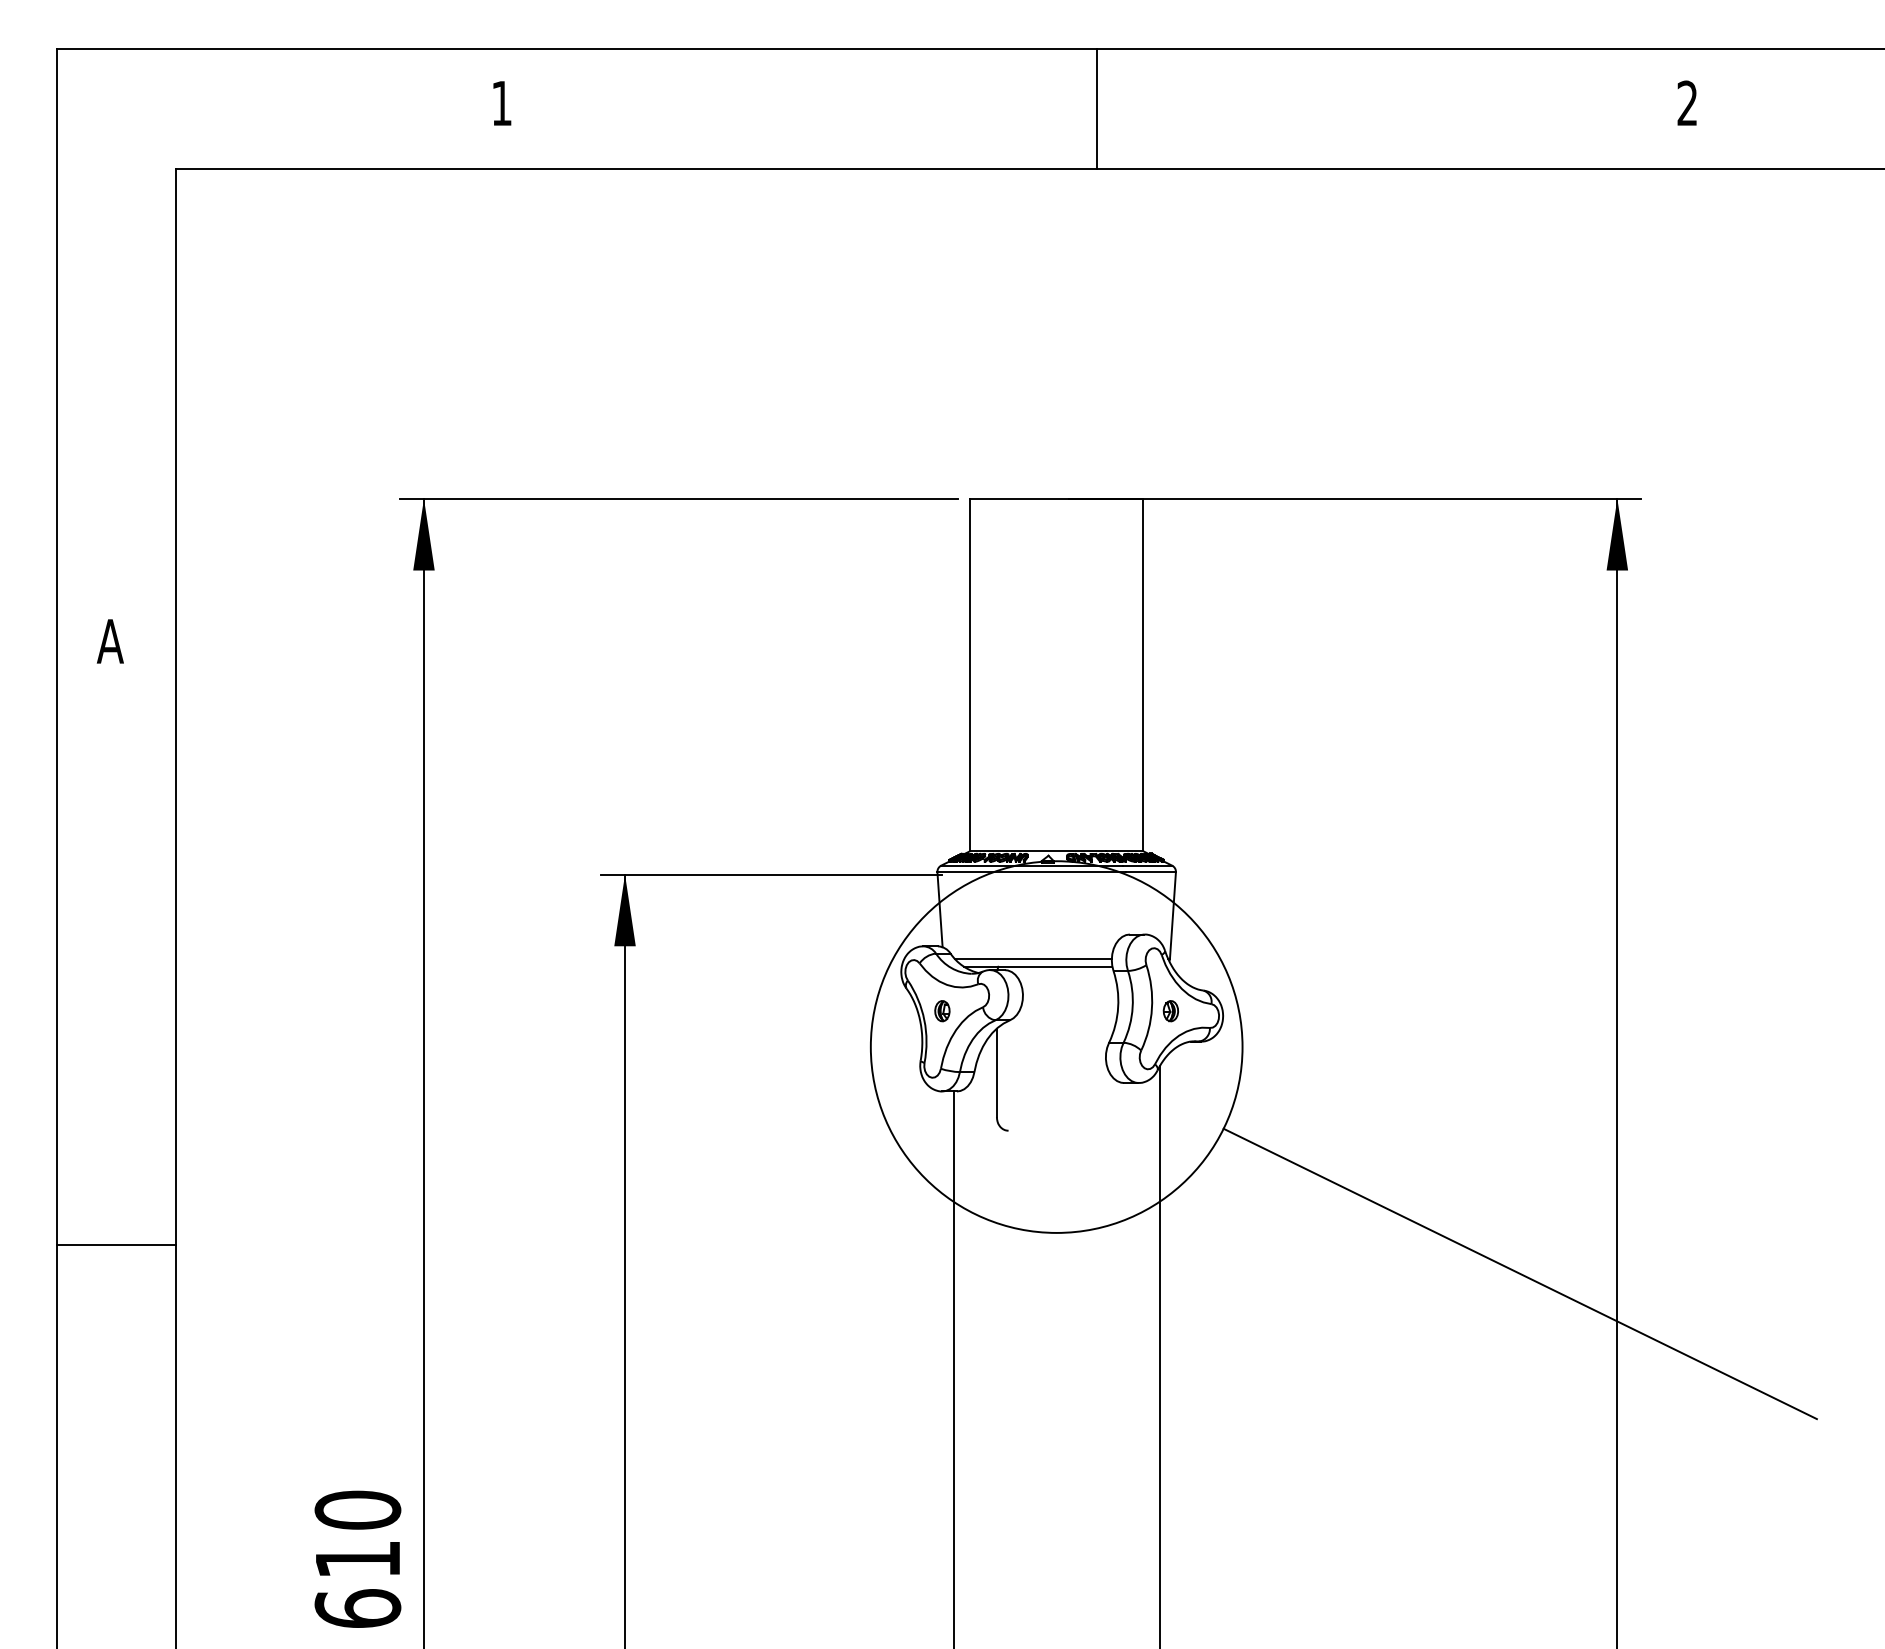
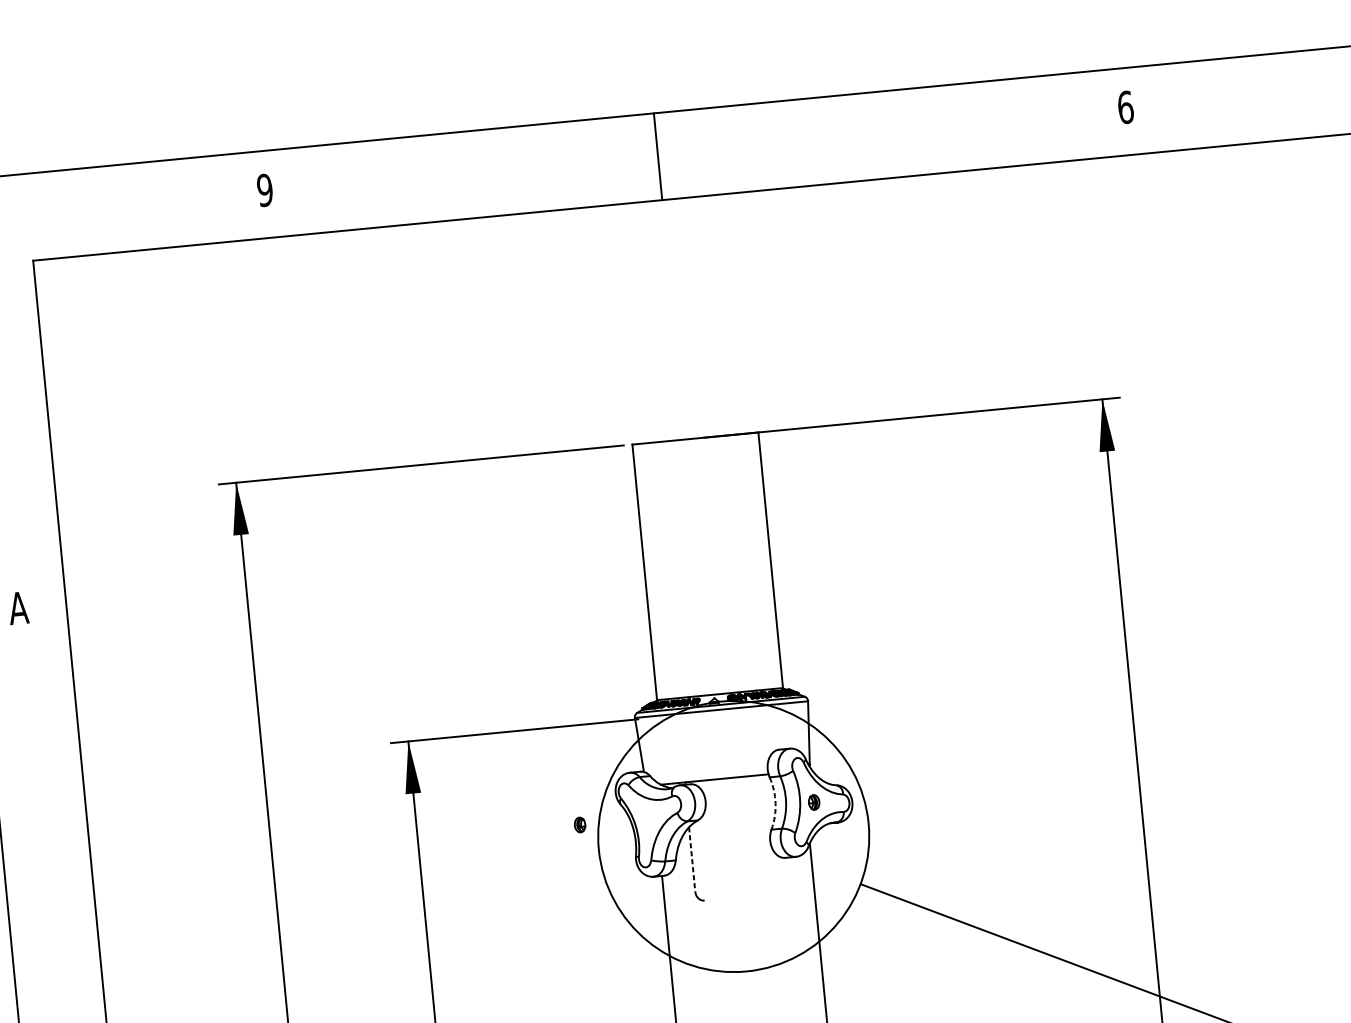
text: (501, 103) -> (264, 190), 1 -> 9
text: (1687, 103) -> (1125, 107), 2 -> 6
line: (1096, 109) -> (657, 156), moved
line: (1032, 958) -> (709, 773), removed
arc: (1118, 1007) -> (775, 803), solid -> dashed
part: (942, 1011) -> (580, 825), moved
line: (996, 1073) -> (691, 859), solid -> dashed

